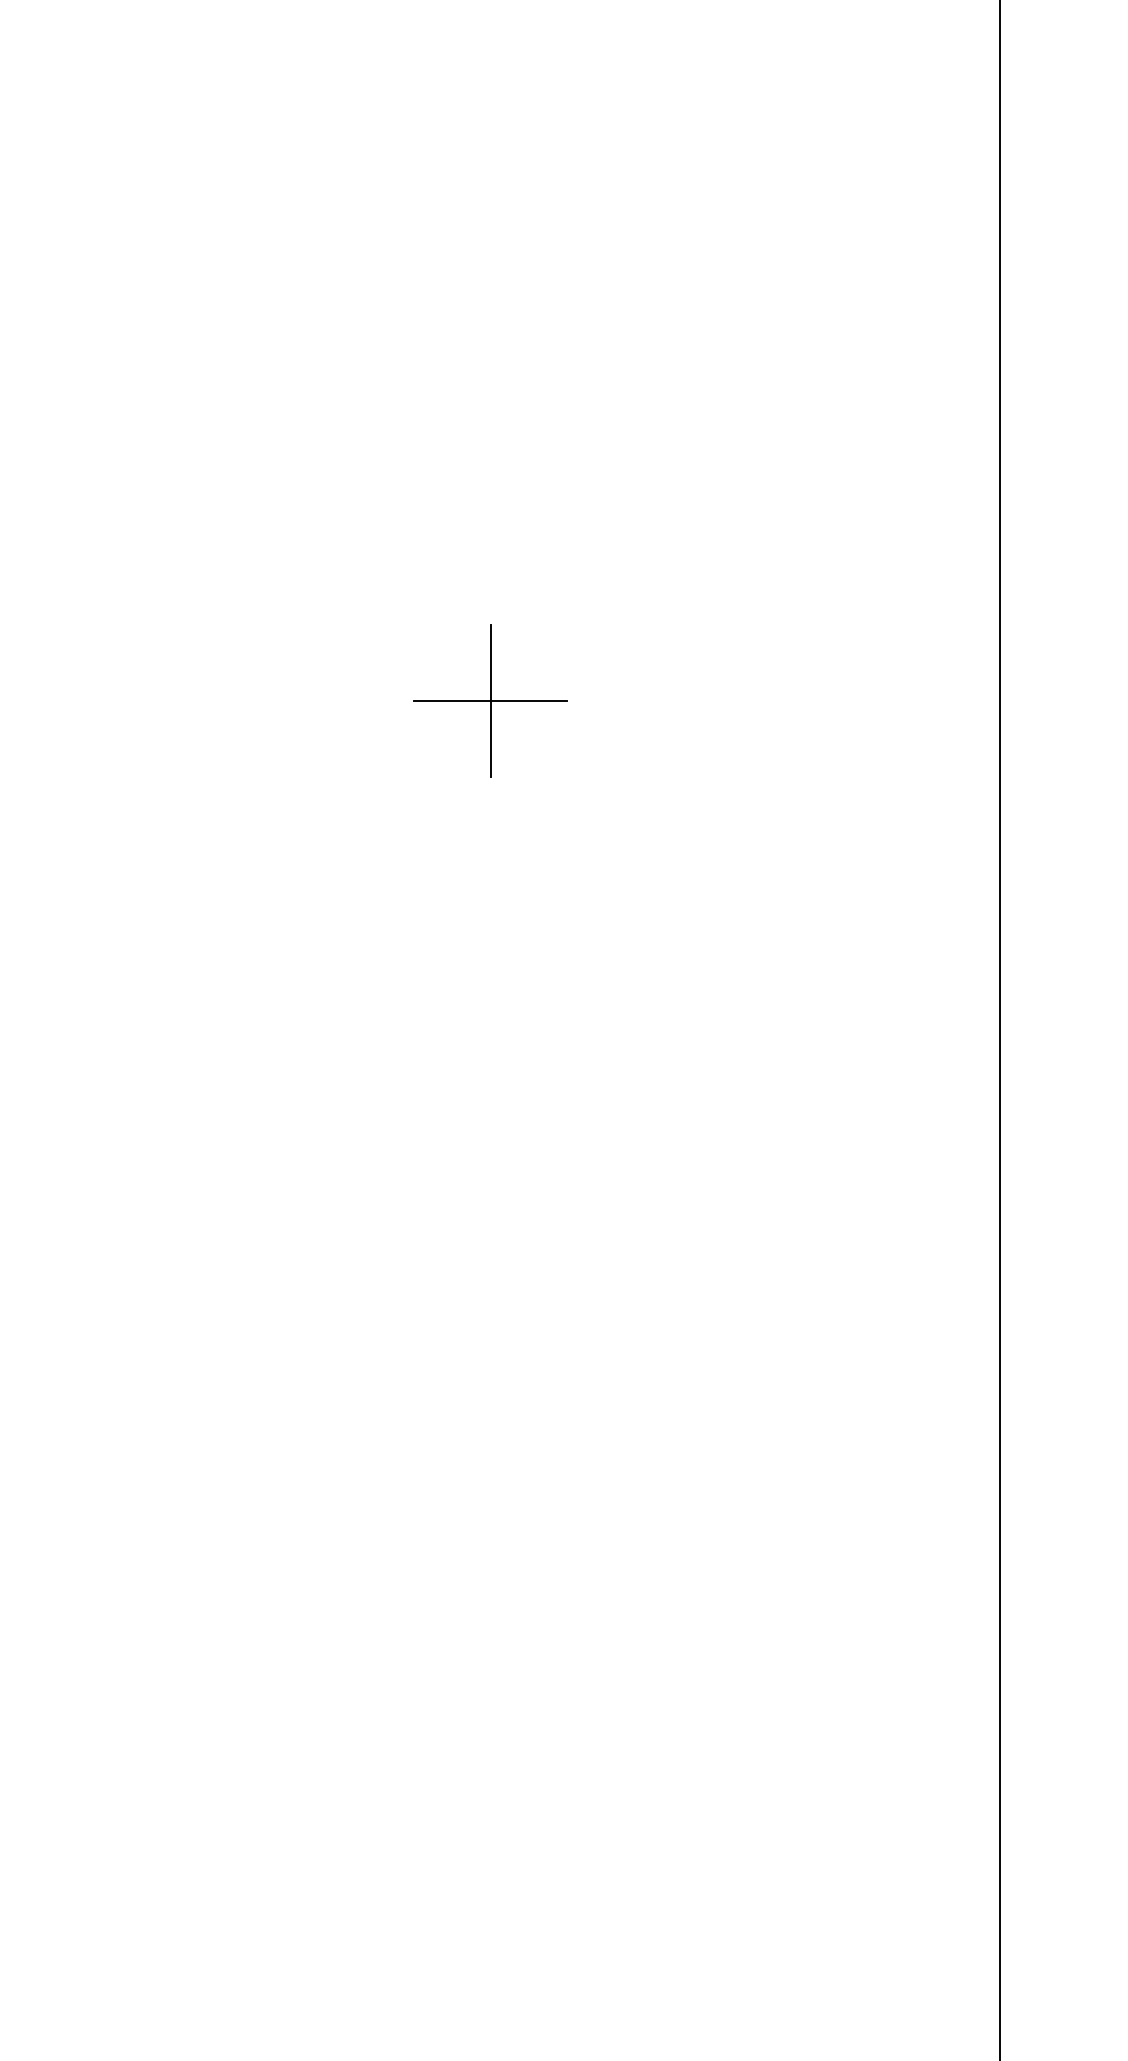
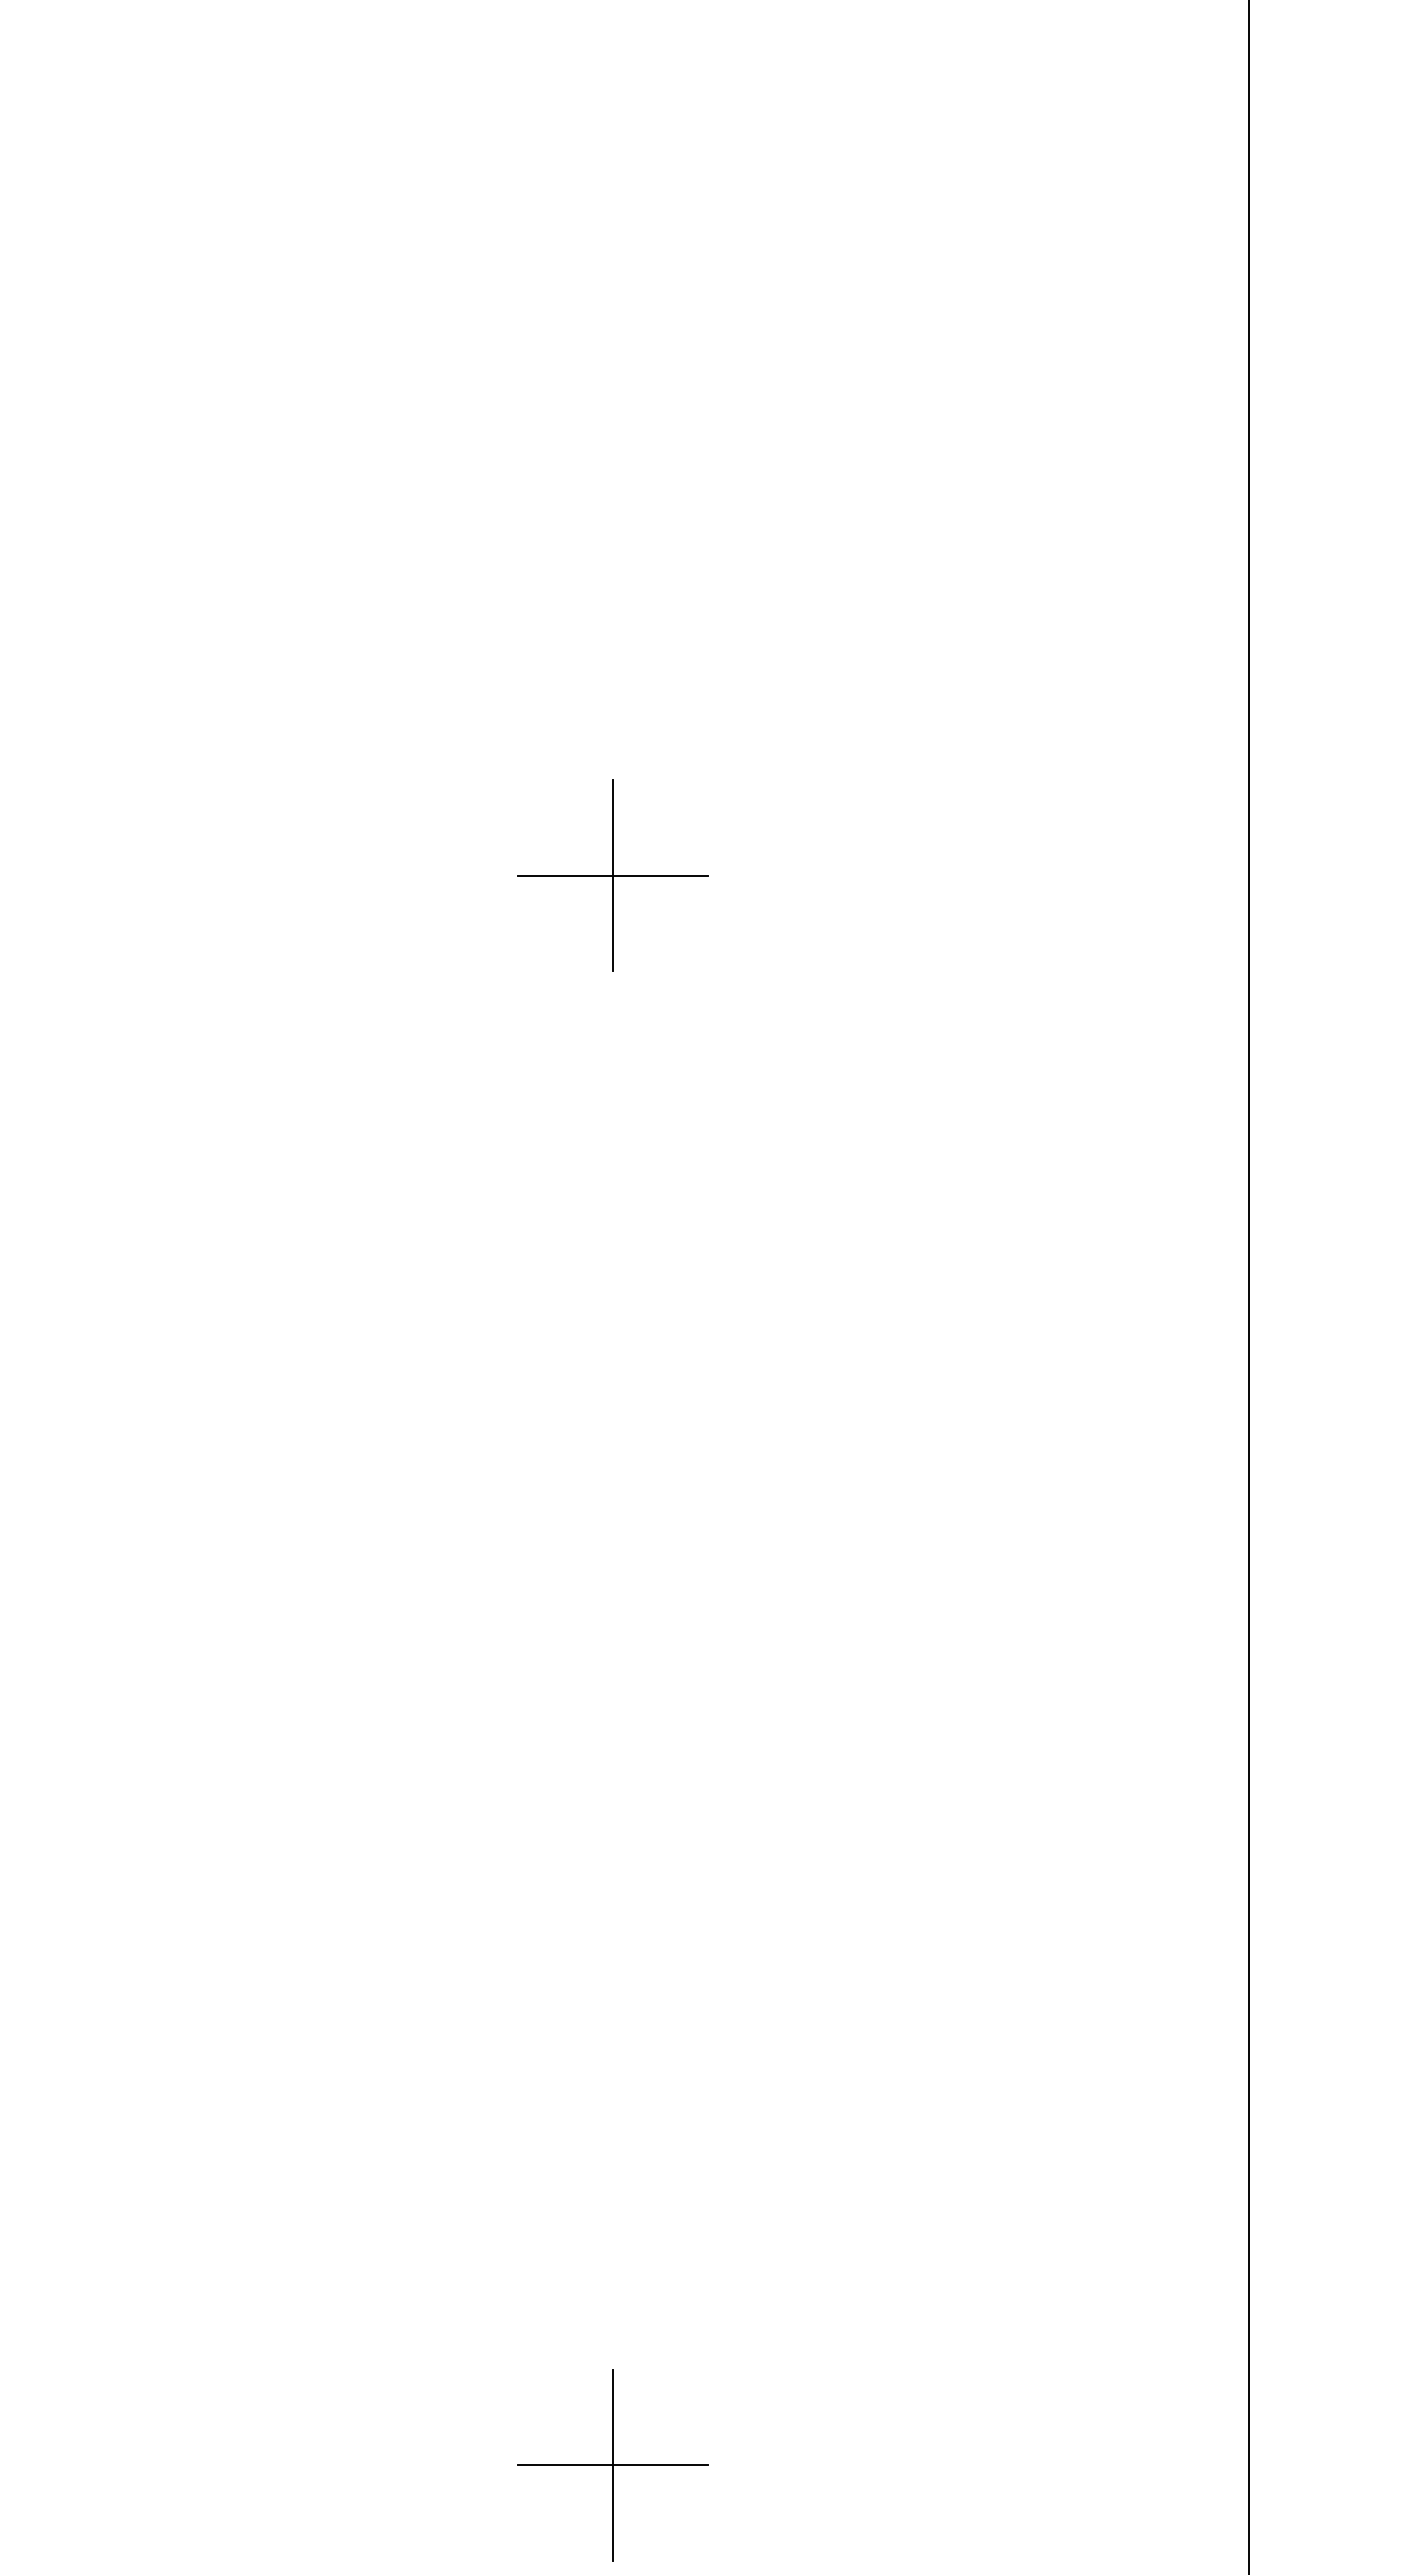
part: (490, 1973) -> (612, 2465), added

